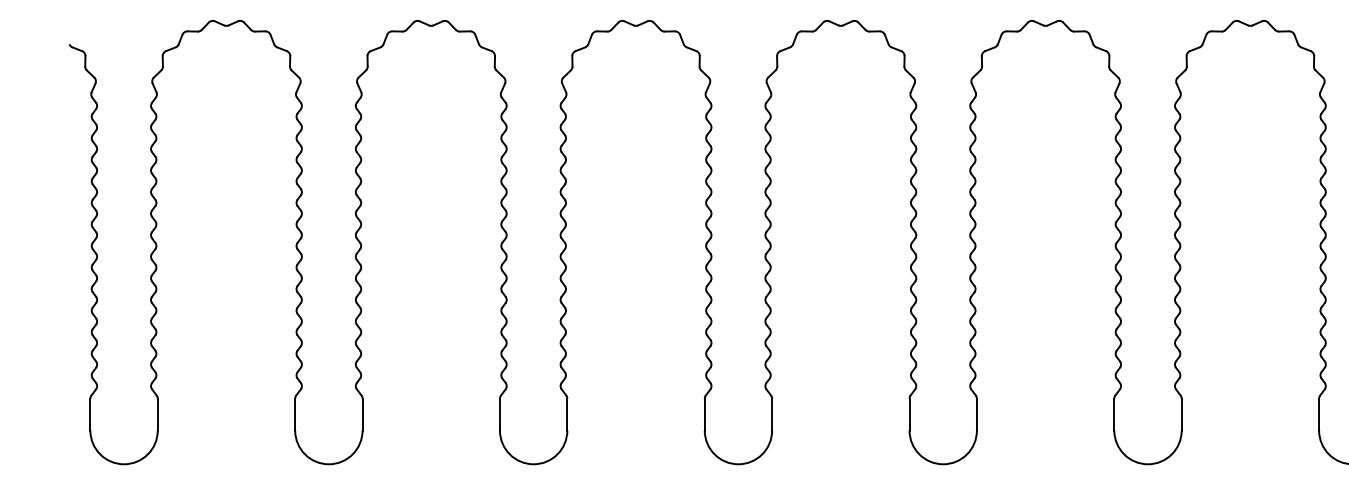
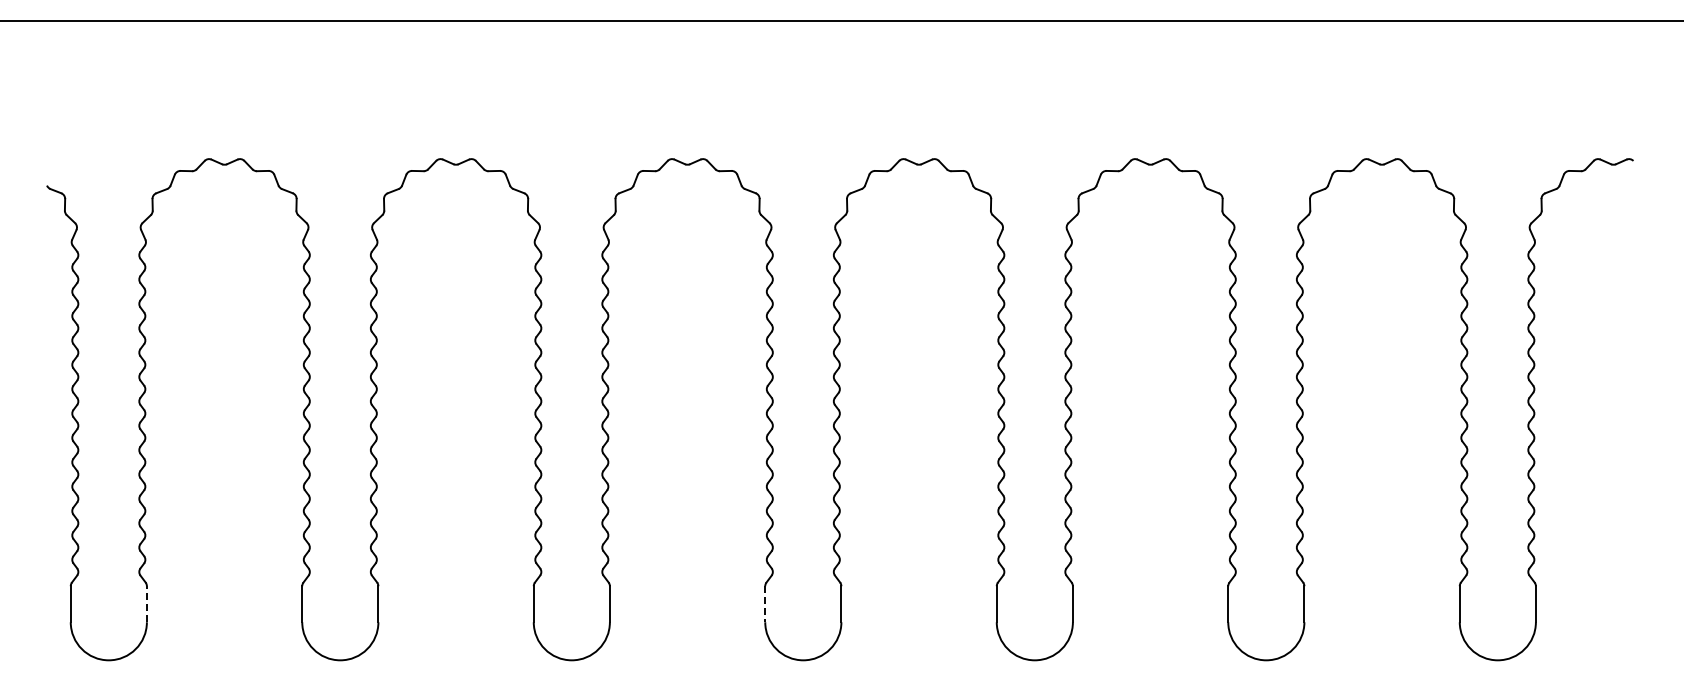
line: (157, 414) -> (146, 603), solid -> dashed
line: (704, 414) -> (765, 604), solid -> dashed

